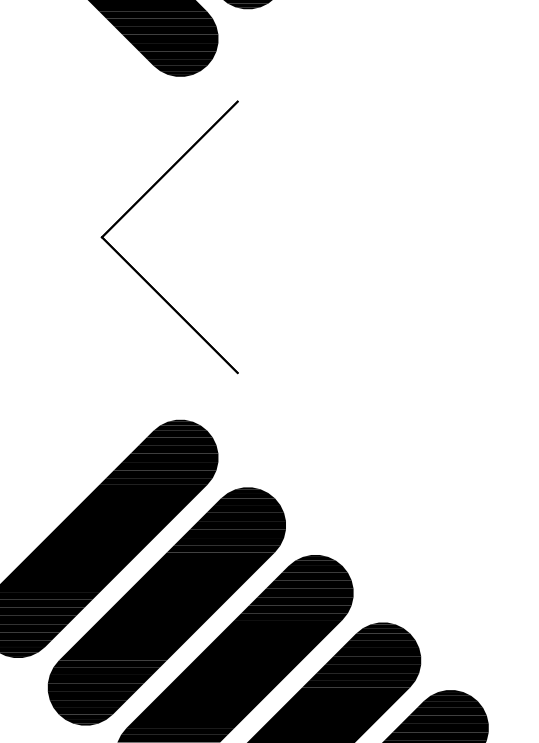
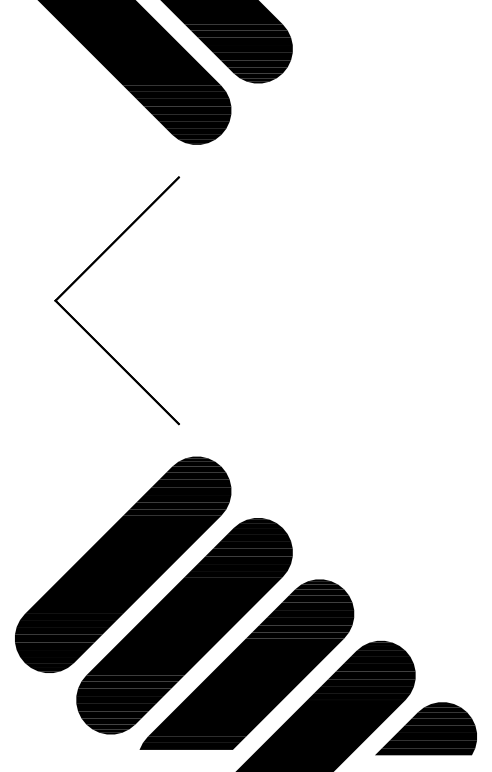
part: (137, 204) -> (87, 270), moved

